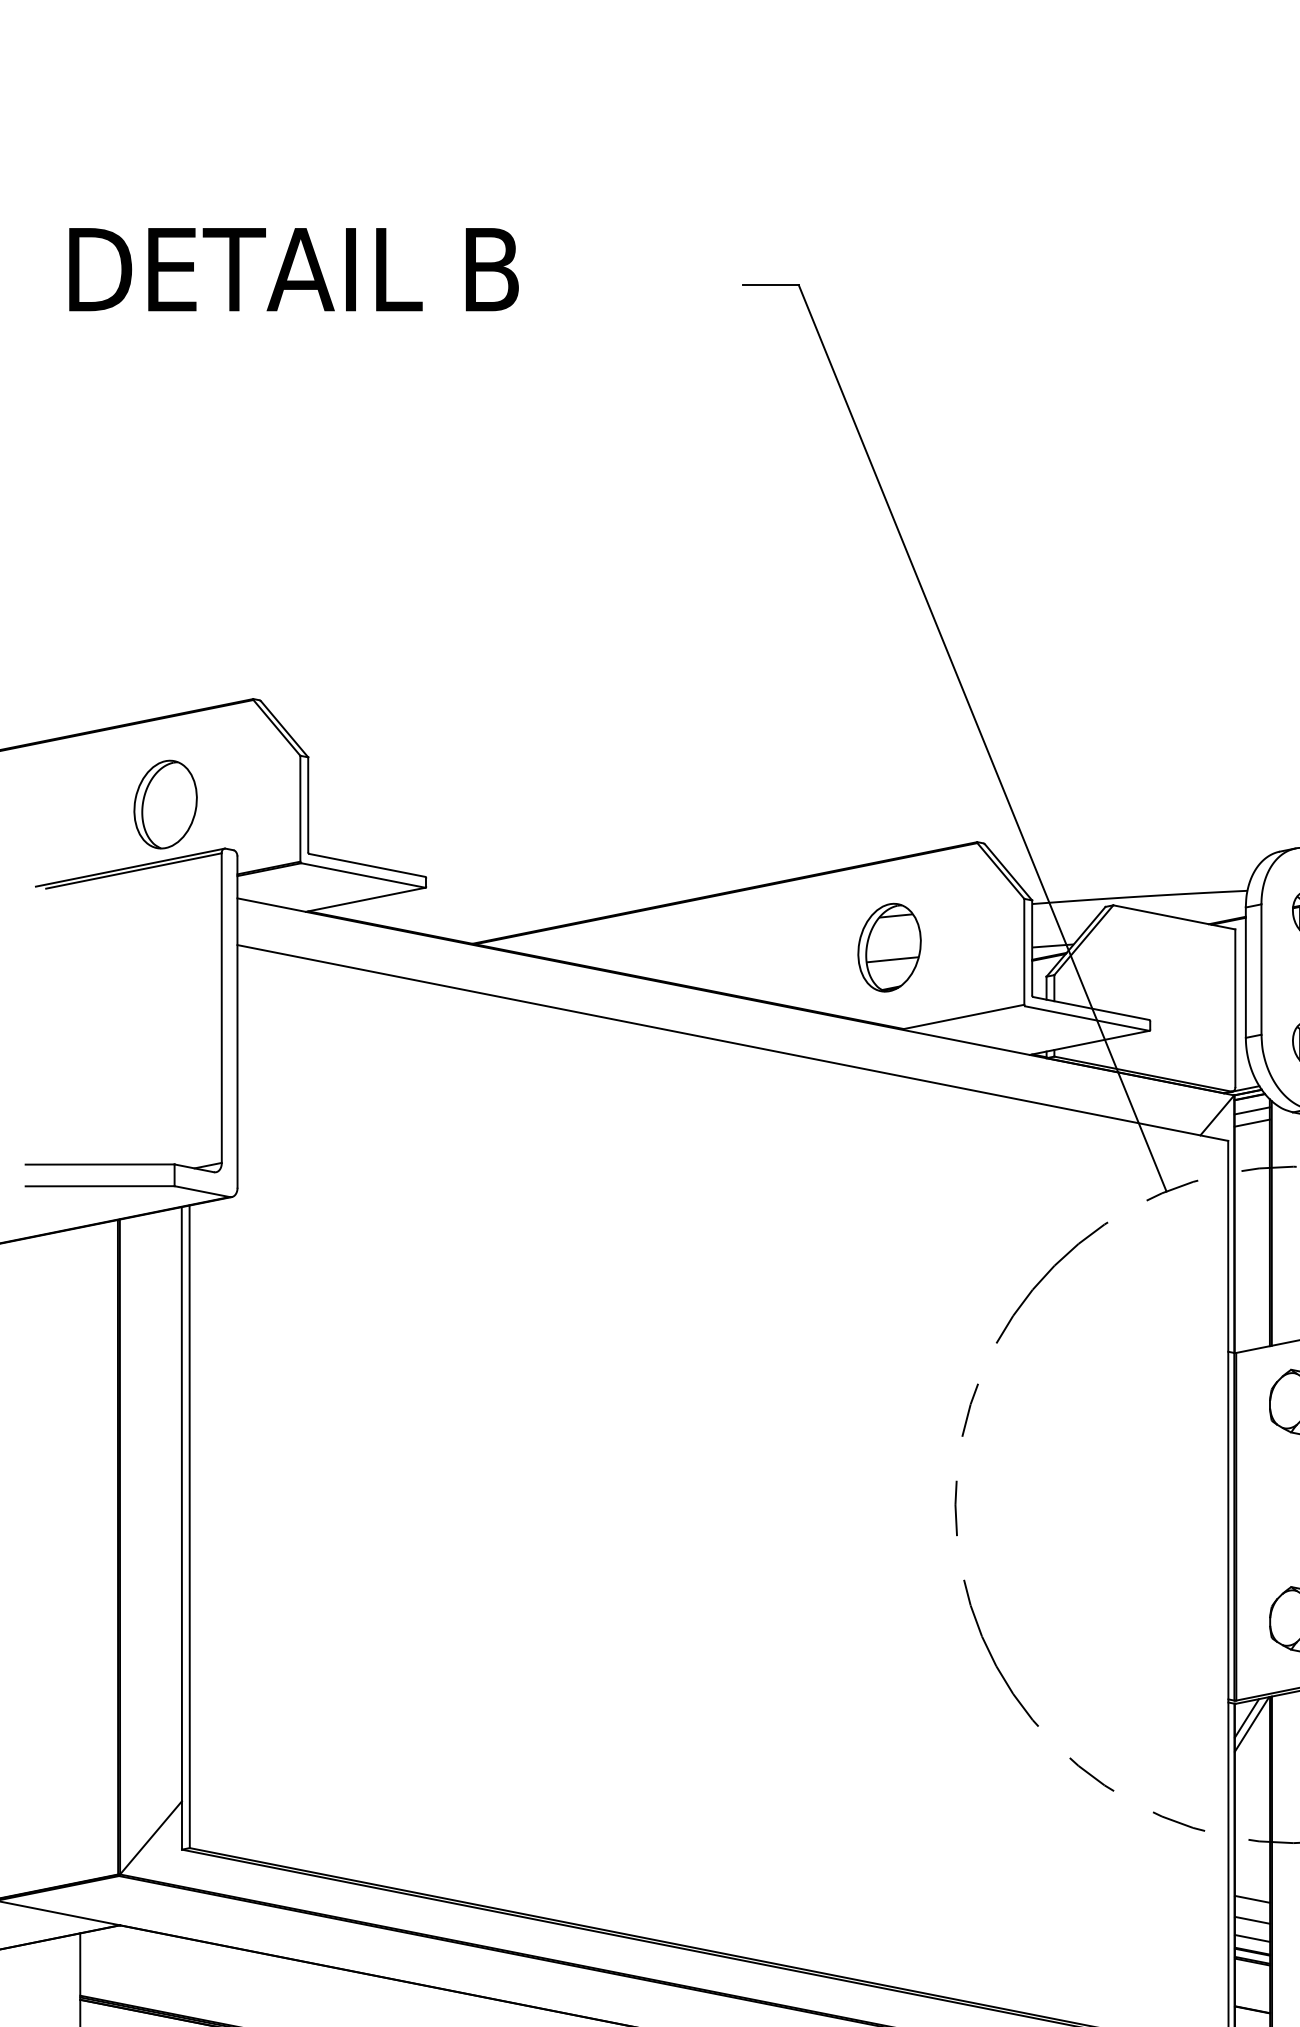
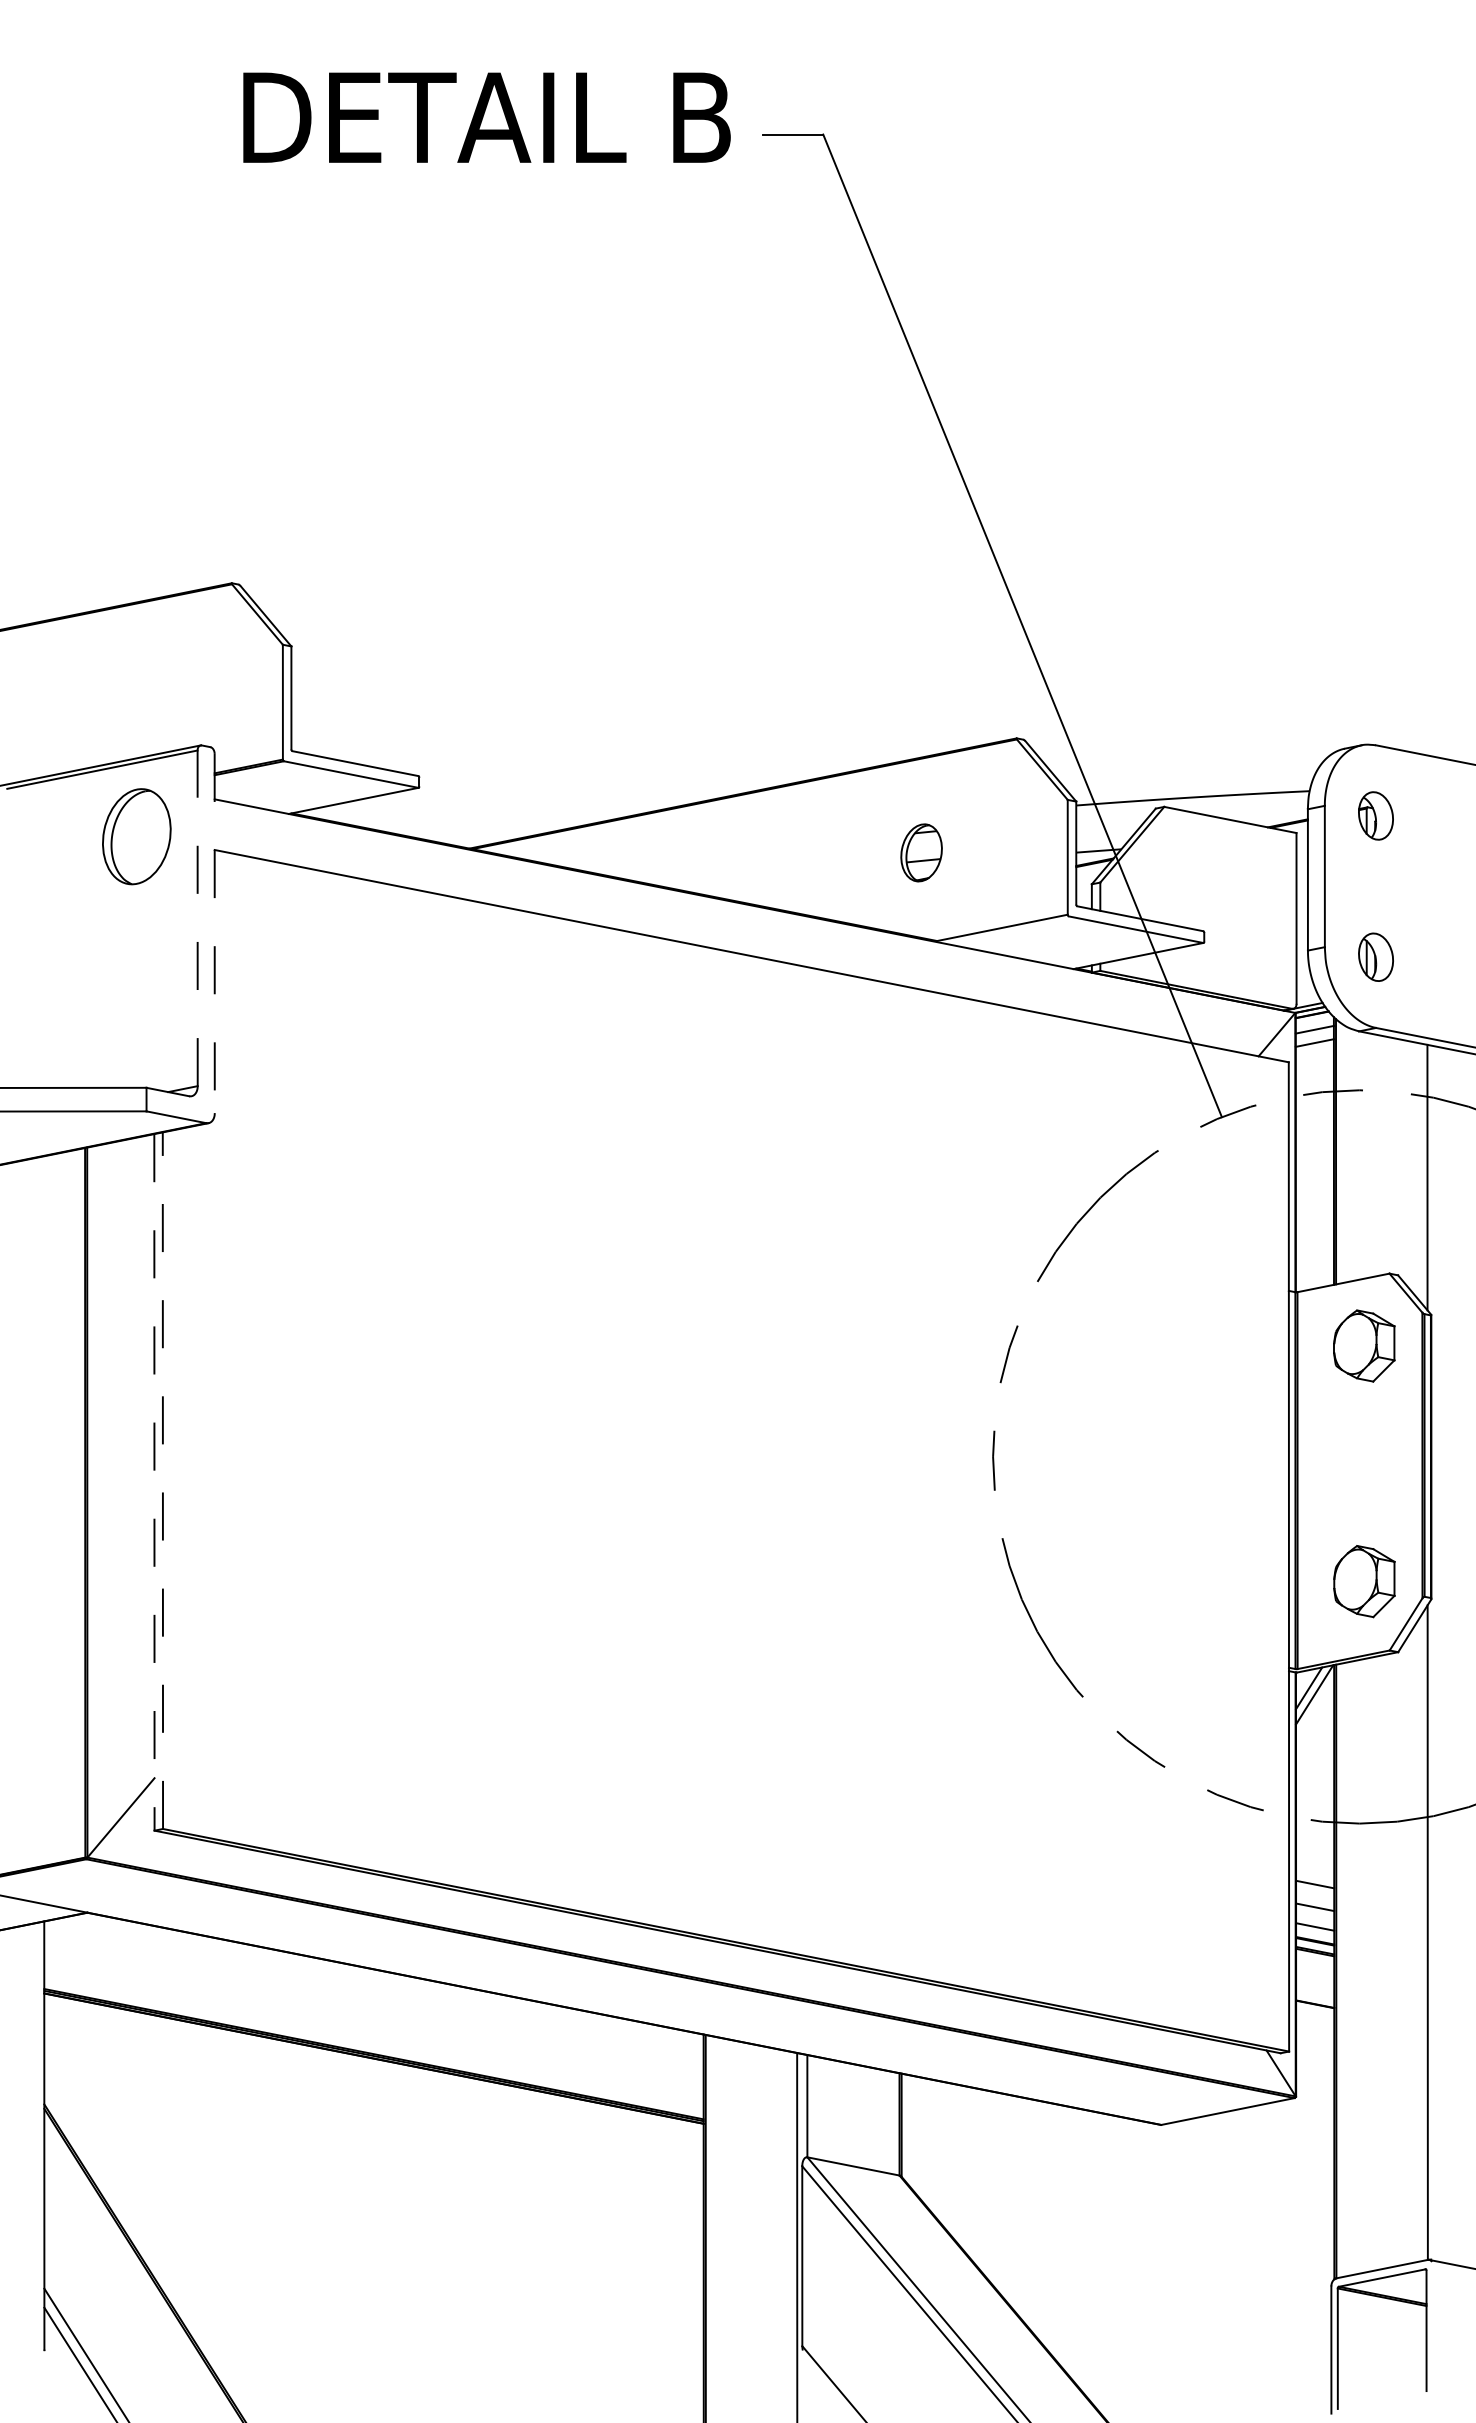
text: (293, 269) -> (486, 117), moved
part: (165, 804) -> (136, 836), moved
part: (889, 947) -> (921, 852), size x0.6
line: (221, 1008) -> (197, 918), solid -> dashed
line: (237, 1022) -> (214, 933), solid -> dashed
line: (189, 1526) -> (162, 1480), solid -> dashed
line: (181, 1528) -> (154, 1482), solid -> dashed

